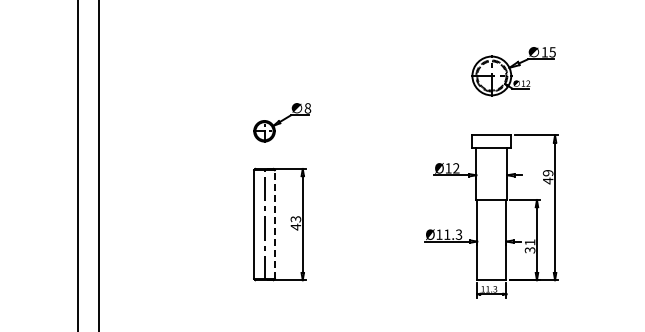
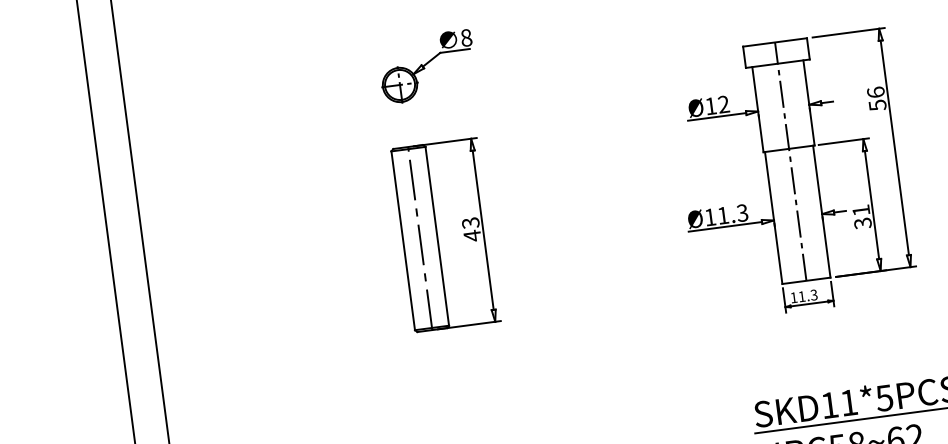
text: (547, 176) -> (875, 98), 49 -> 56
line: (491, 207) -> (790, 161), added
line: (274, 224) -> (436, 236), dashed -> solid

